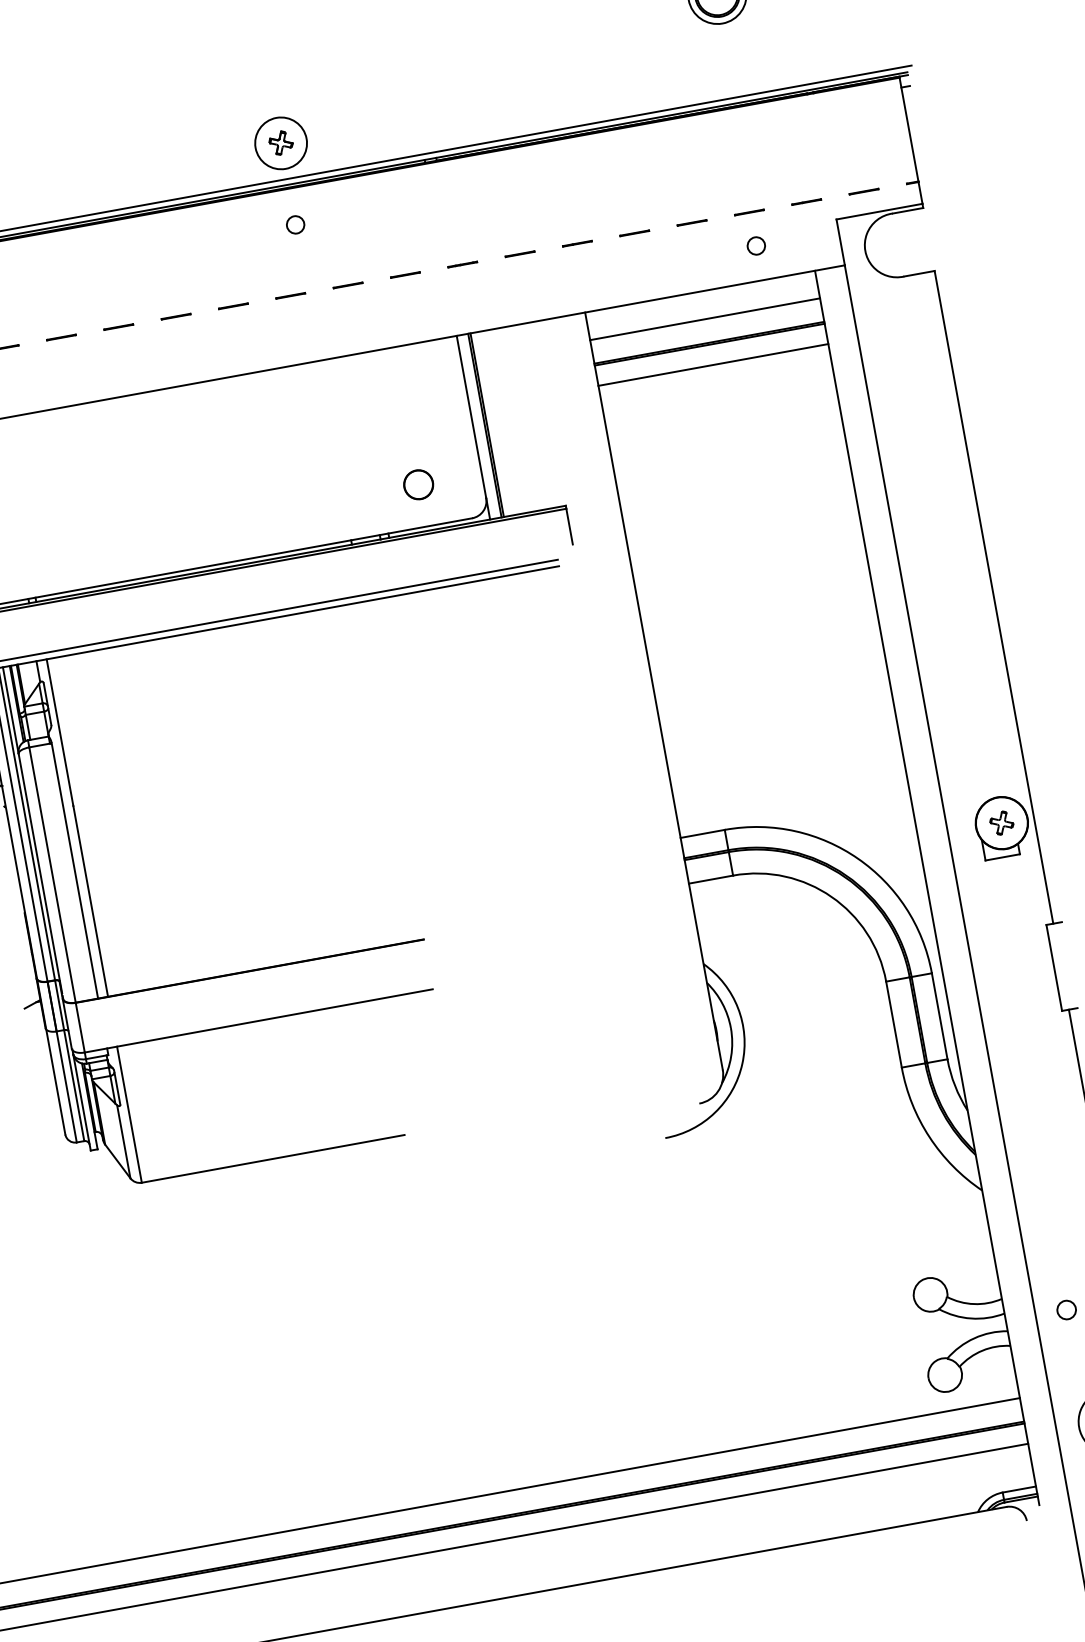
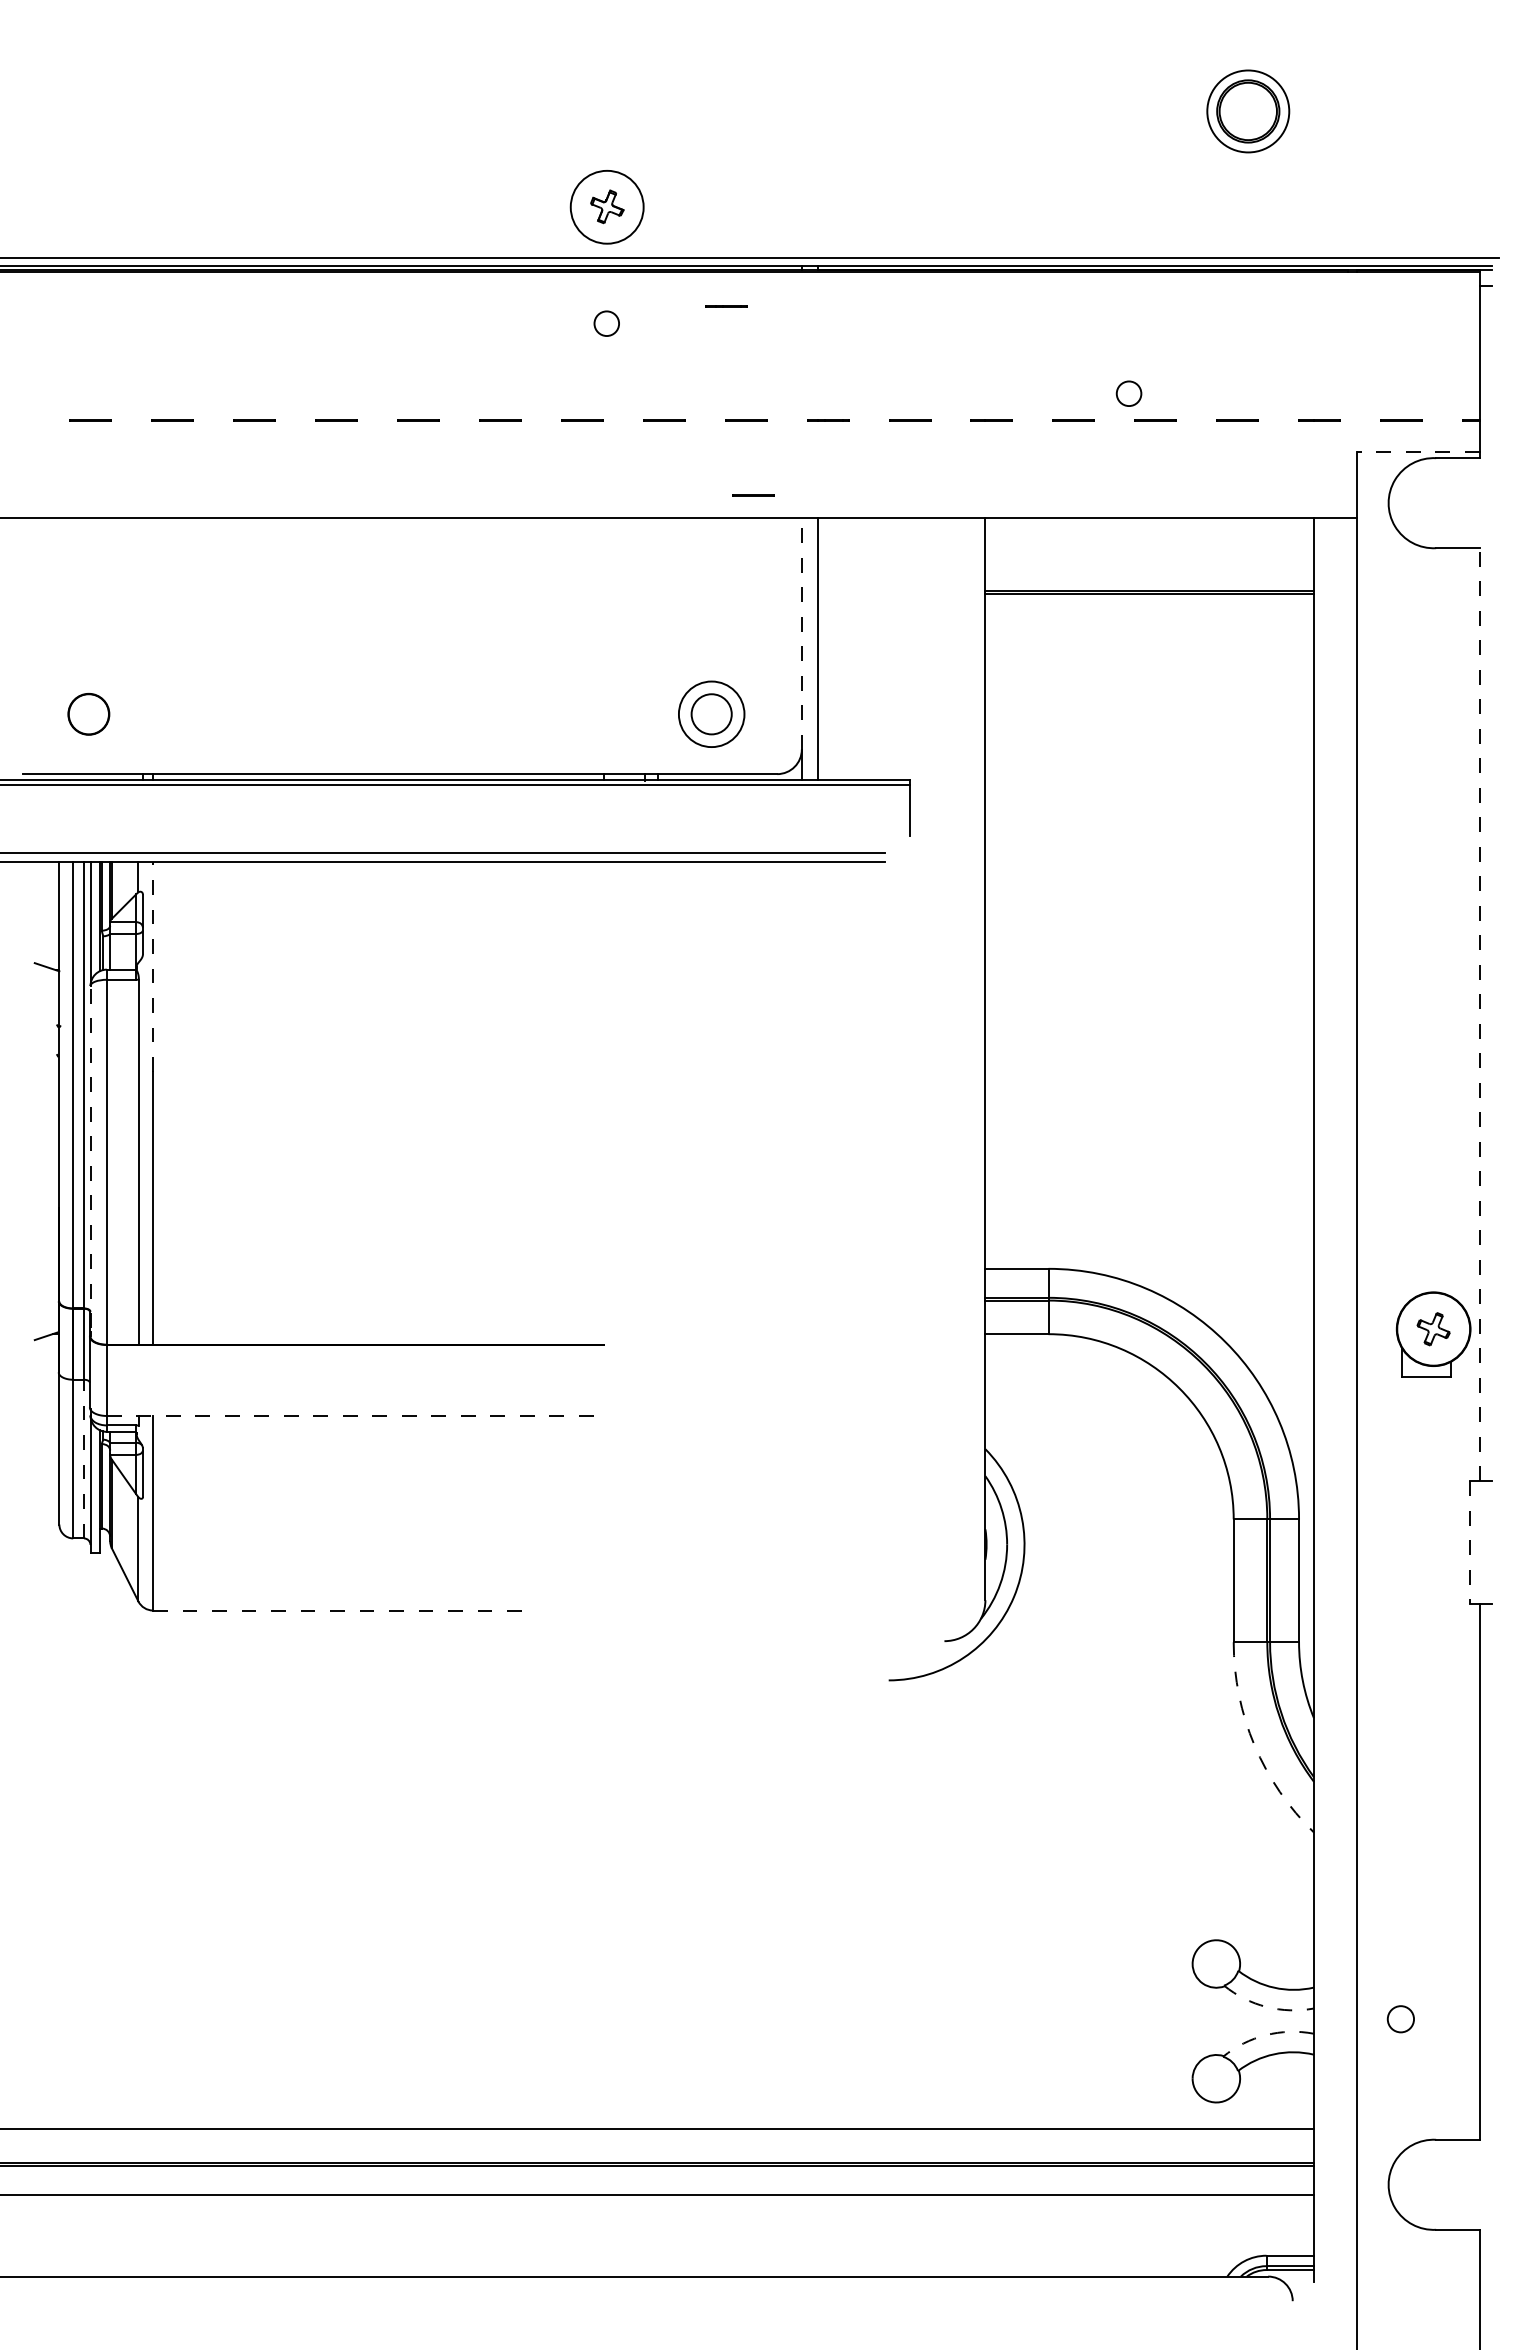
line: (377, 197) -> (726, 306), added
line: (879, 211) -> (1417, 452), solid -> dashed
circle: (755, 245) -> (1128, 393), moved
line: (704, 319) -> (1149, 557), removed
line: (420, 326) -> (753, 495), added
line: (713, 364) -> (1149, 622), removed
line: (471, 416) -> (801, 633), solid -> dashed
line: (487, 424) -> (821, 648), removed
circle: (418, 484) -> (711, 713), size x1.6
line: (993, 597) -> (1479, 1014), solid -> dashed
line: (60, 732) -> (153, 967), solid -> dashed
line: (40, 873) -> (90, 1156), solid -> dashed
line: (1054, 968) -> (1469, 1543), solid -> dashed
line: (258, 1020) -> (355, 1415), solid -> dashed
line: (73, 1085) -> (83, 1458), solid -> dashed
arc: (929, 1137) -> (1254, 1745), solid -> dashed
line: (272, 1158) -> (340, 1610), solid -> dashed
arc: (971, 1318) -> (1266, 2006), solid -> dashed
arc: (974, 1338) -> (1266, 2035), solid -> dashed

